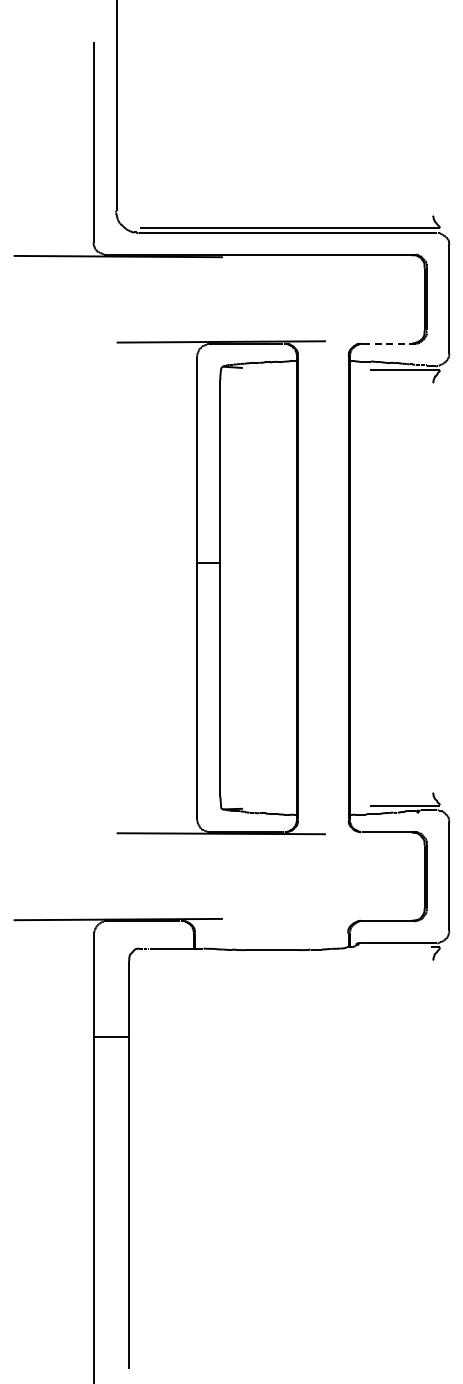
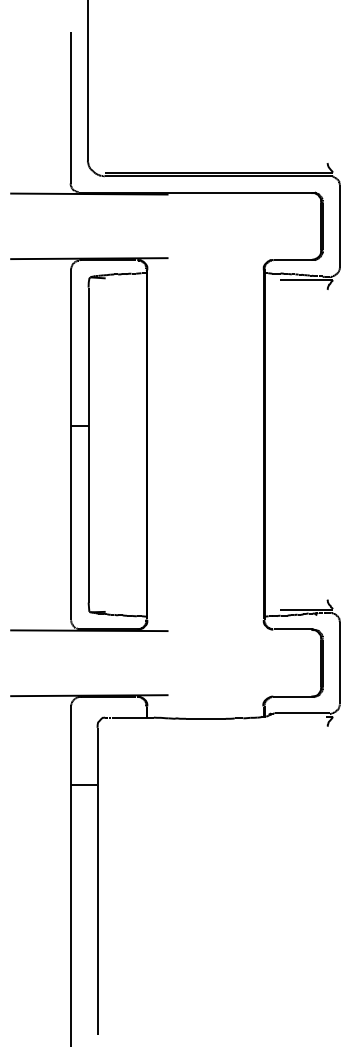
line: (389, 343) -> (294, 259), dashed -> solid
part: (220, 587) -> (88, 444), moved

